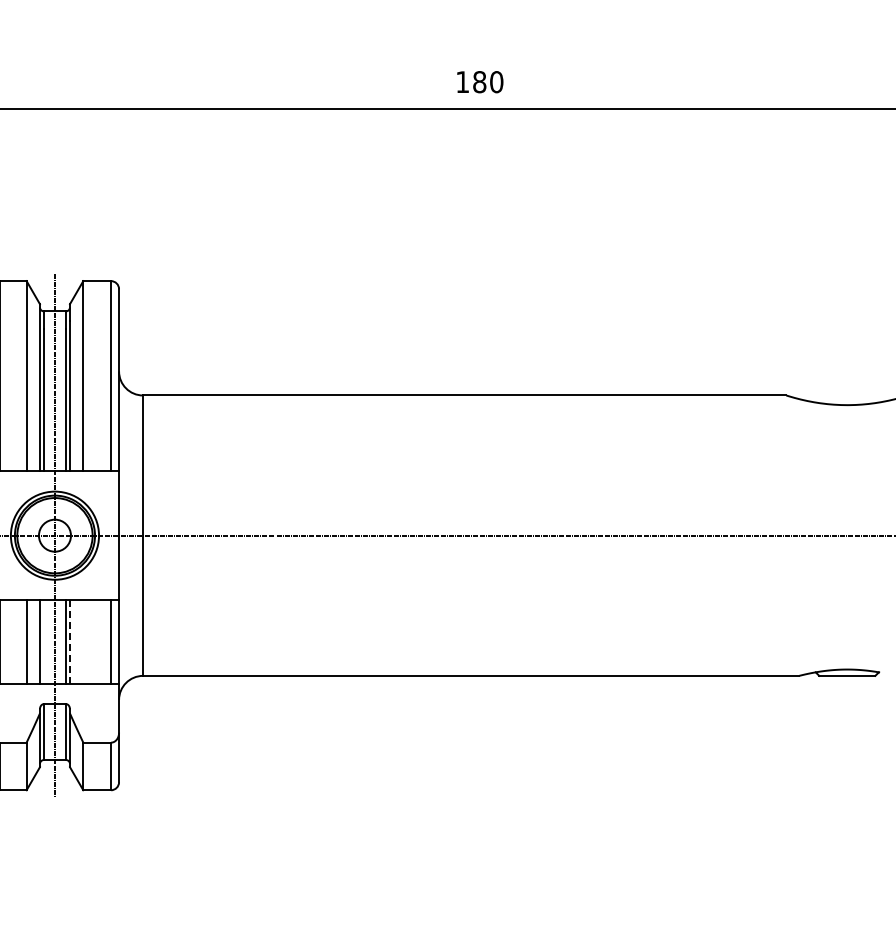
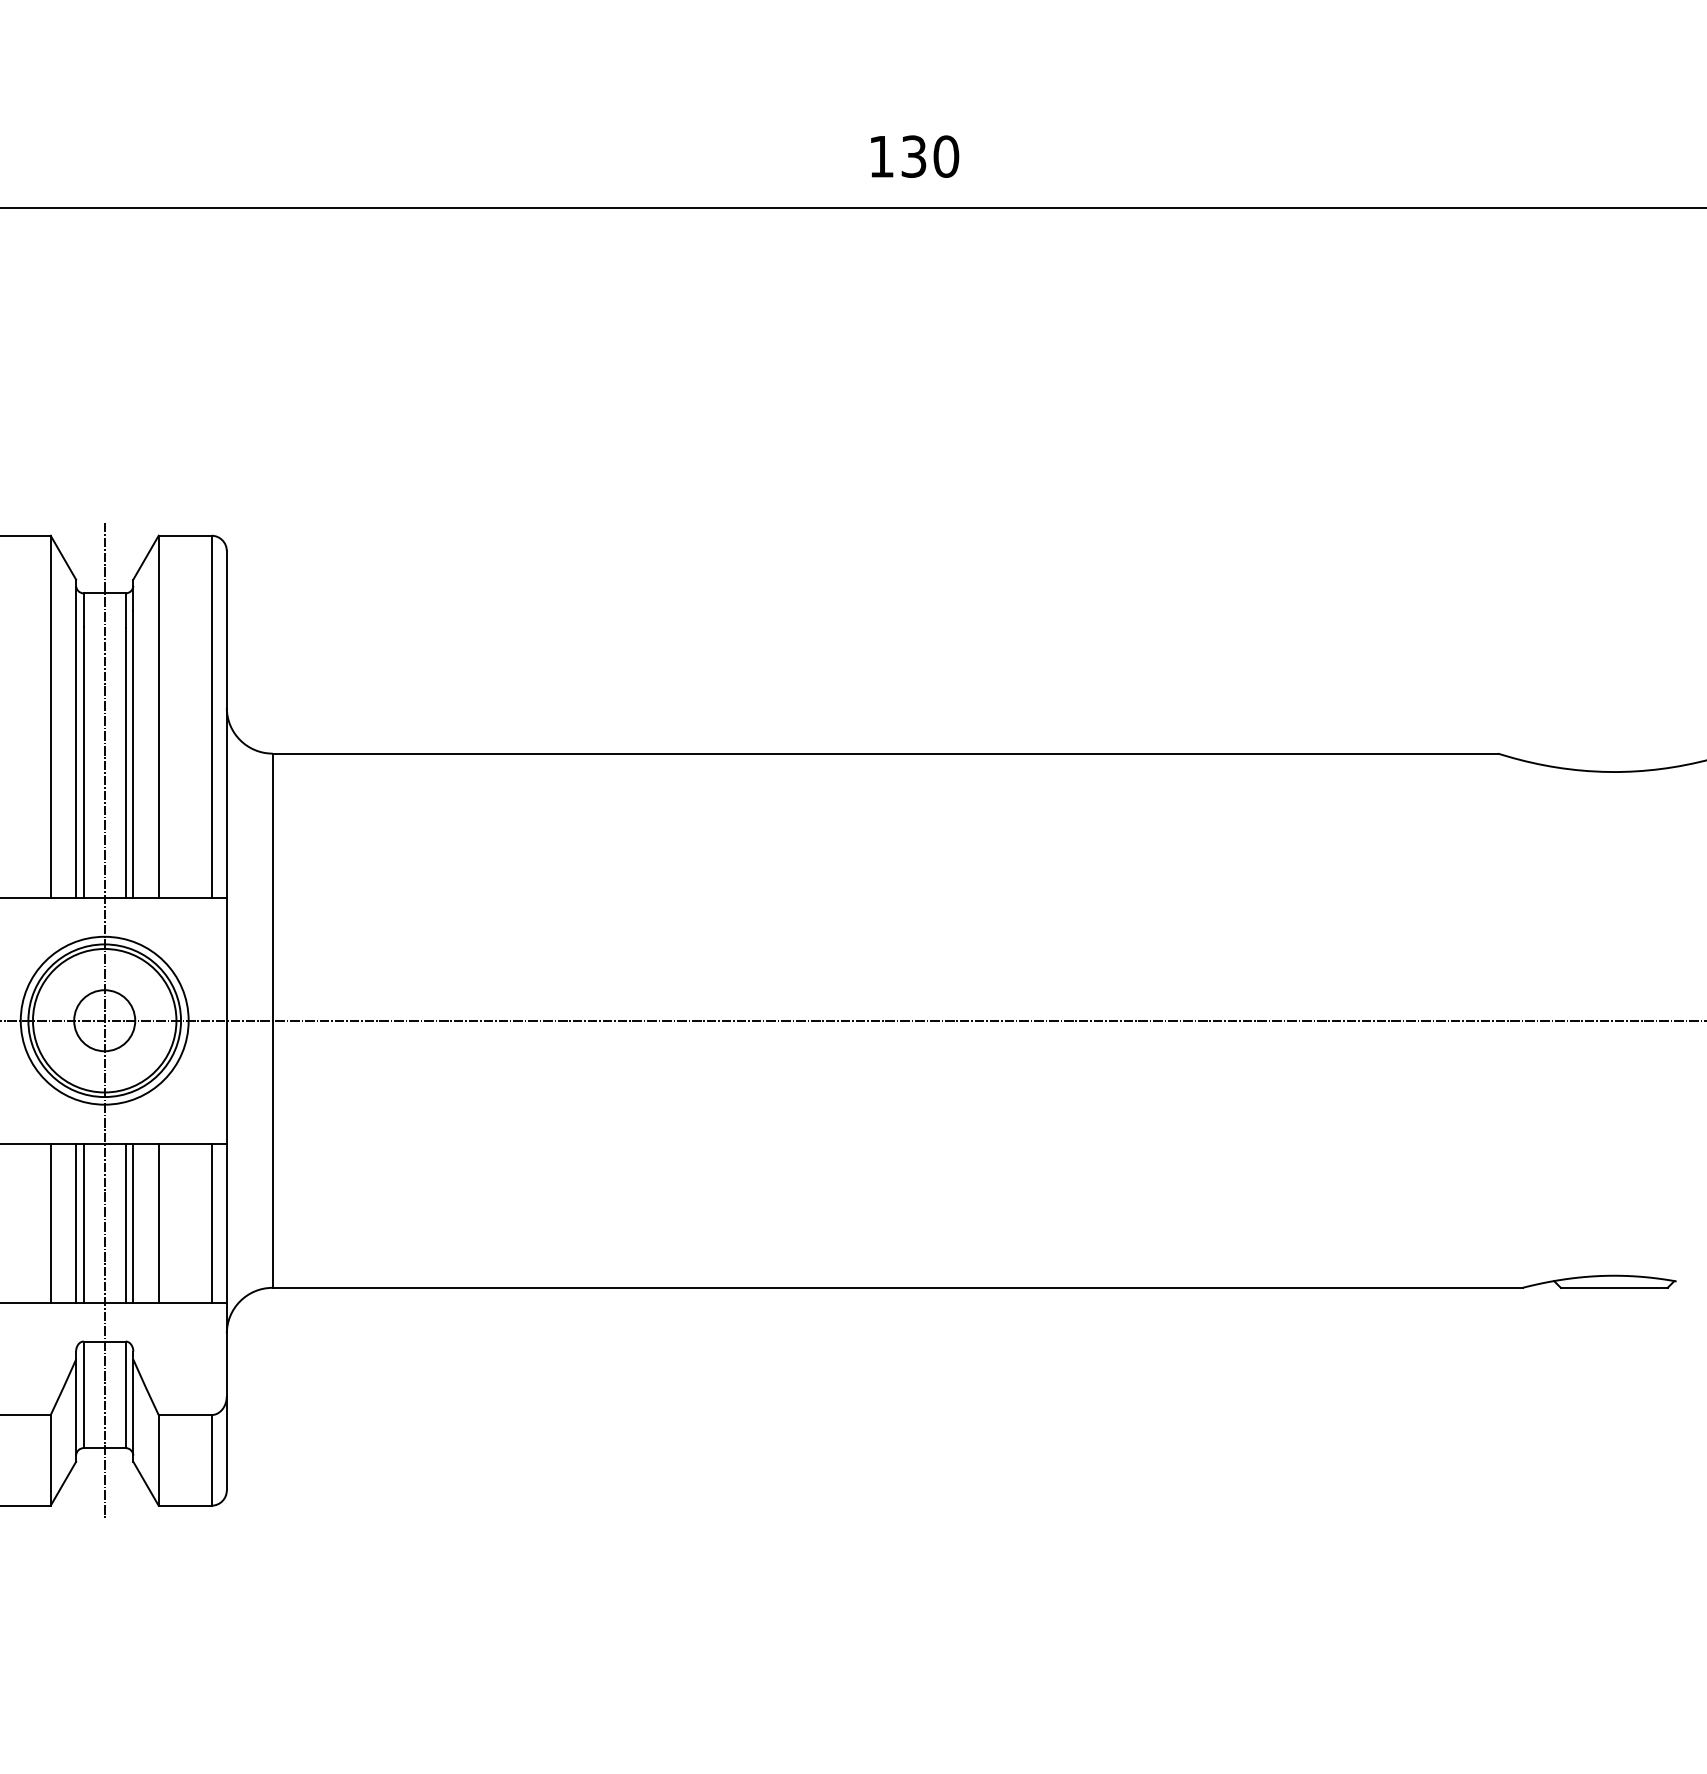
text: (479, 82) -> (913, 157), 180 -> 130
line: (43, 641) -> (82, 1222), added
line: (83, 641) -> (159, 1222), added
line: (70, 642) -> (134, 1224), dashed -> solid

